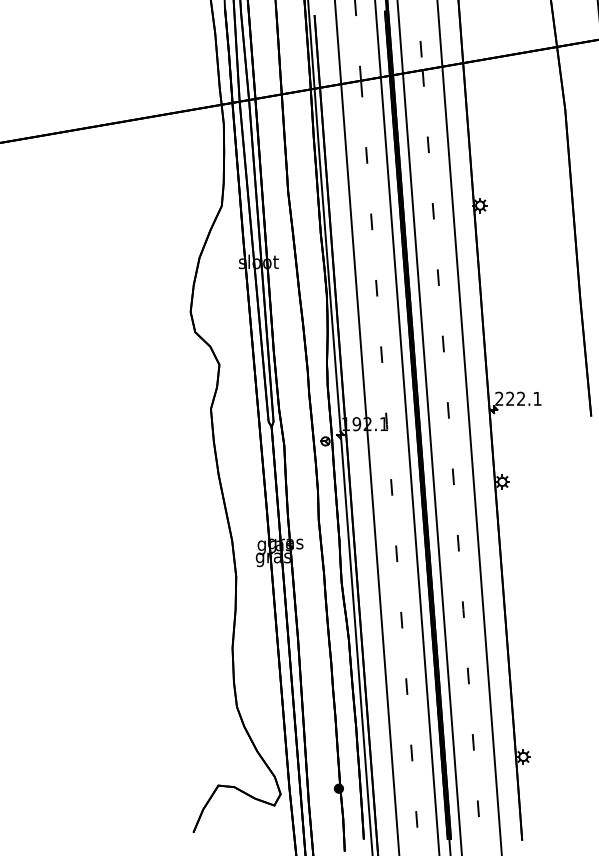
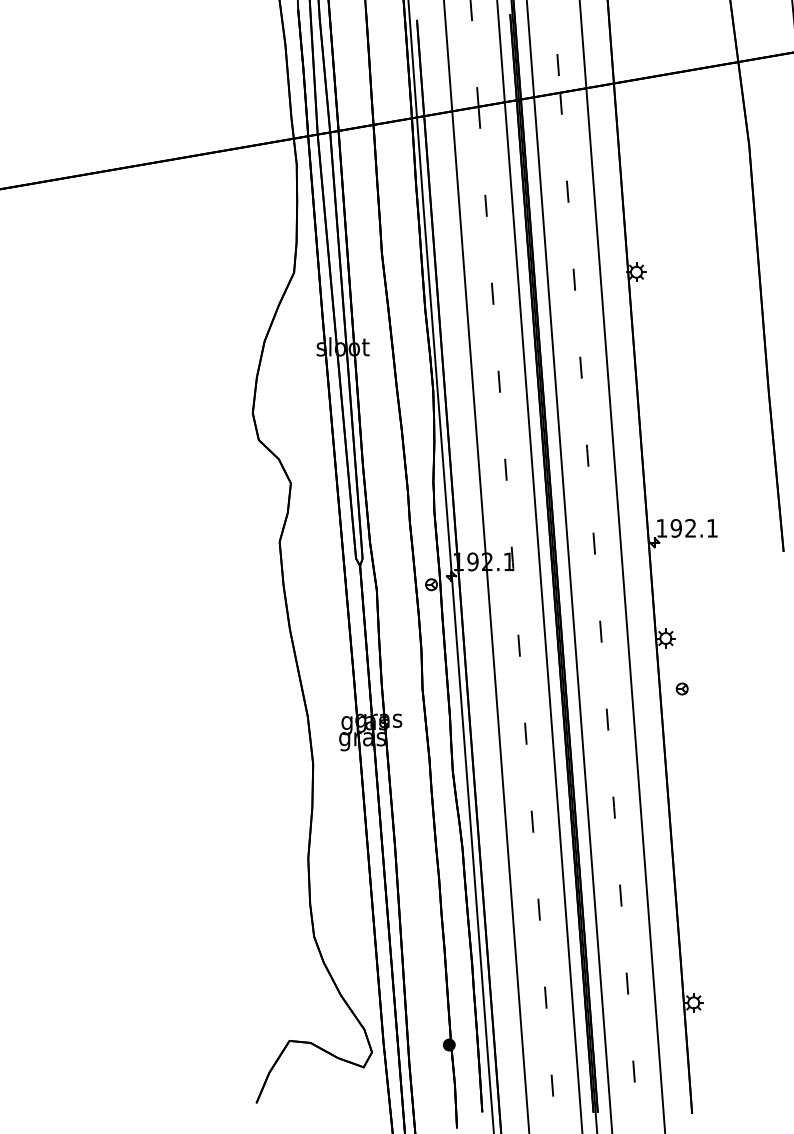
text: (504, 398) -> (668, 527), 222.1 -> 192.1
part: (514, 520) -> (681, 689), added

